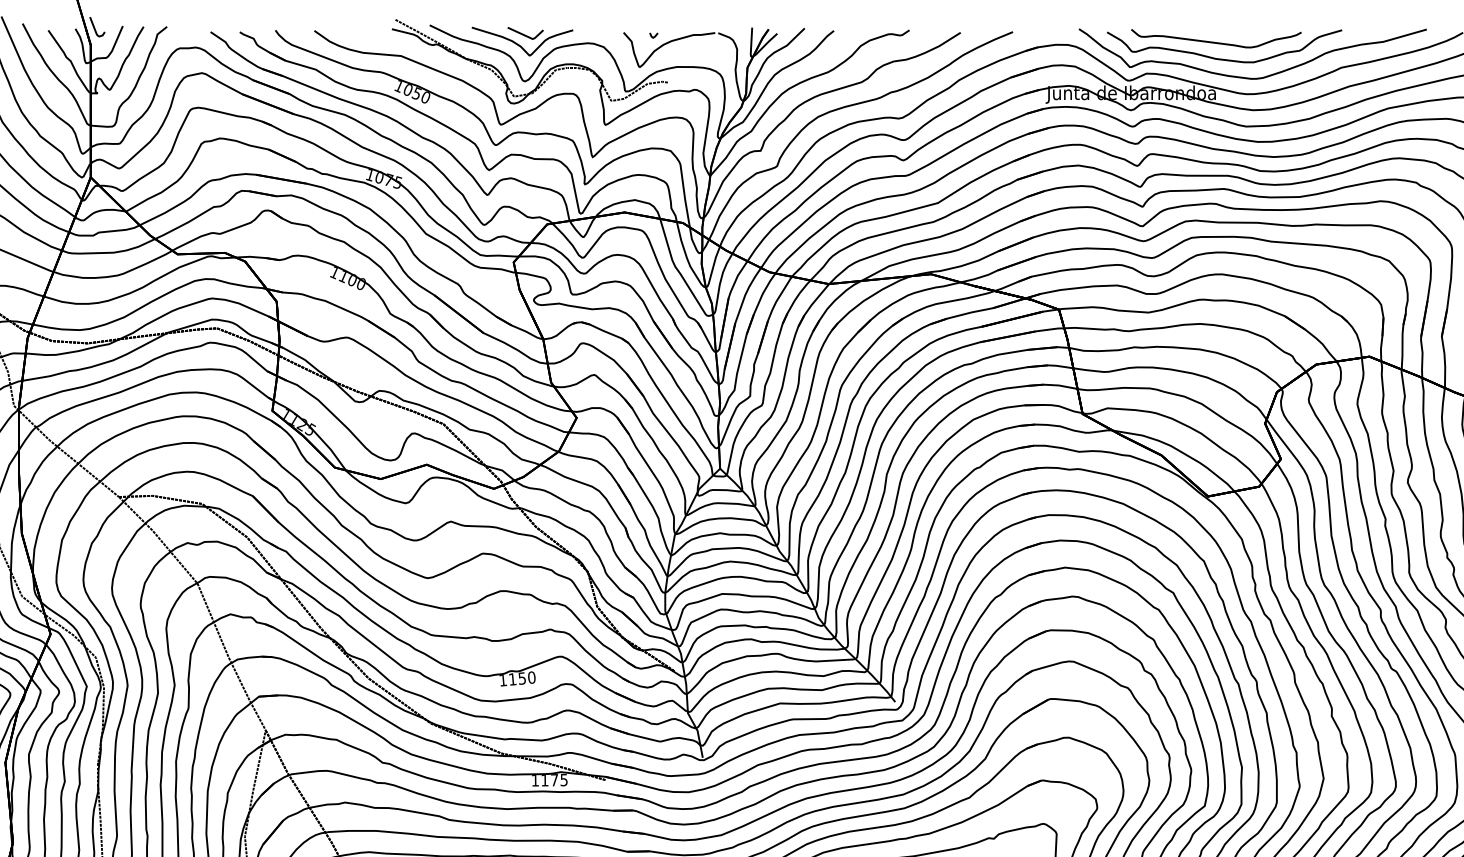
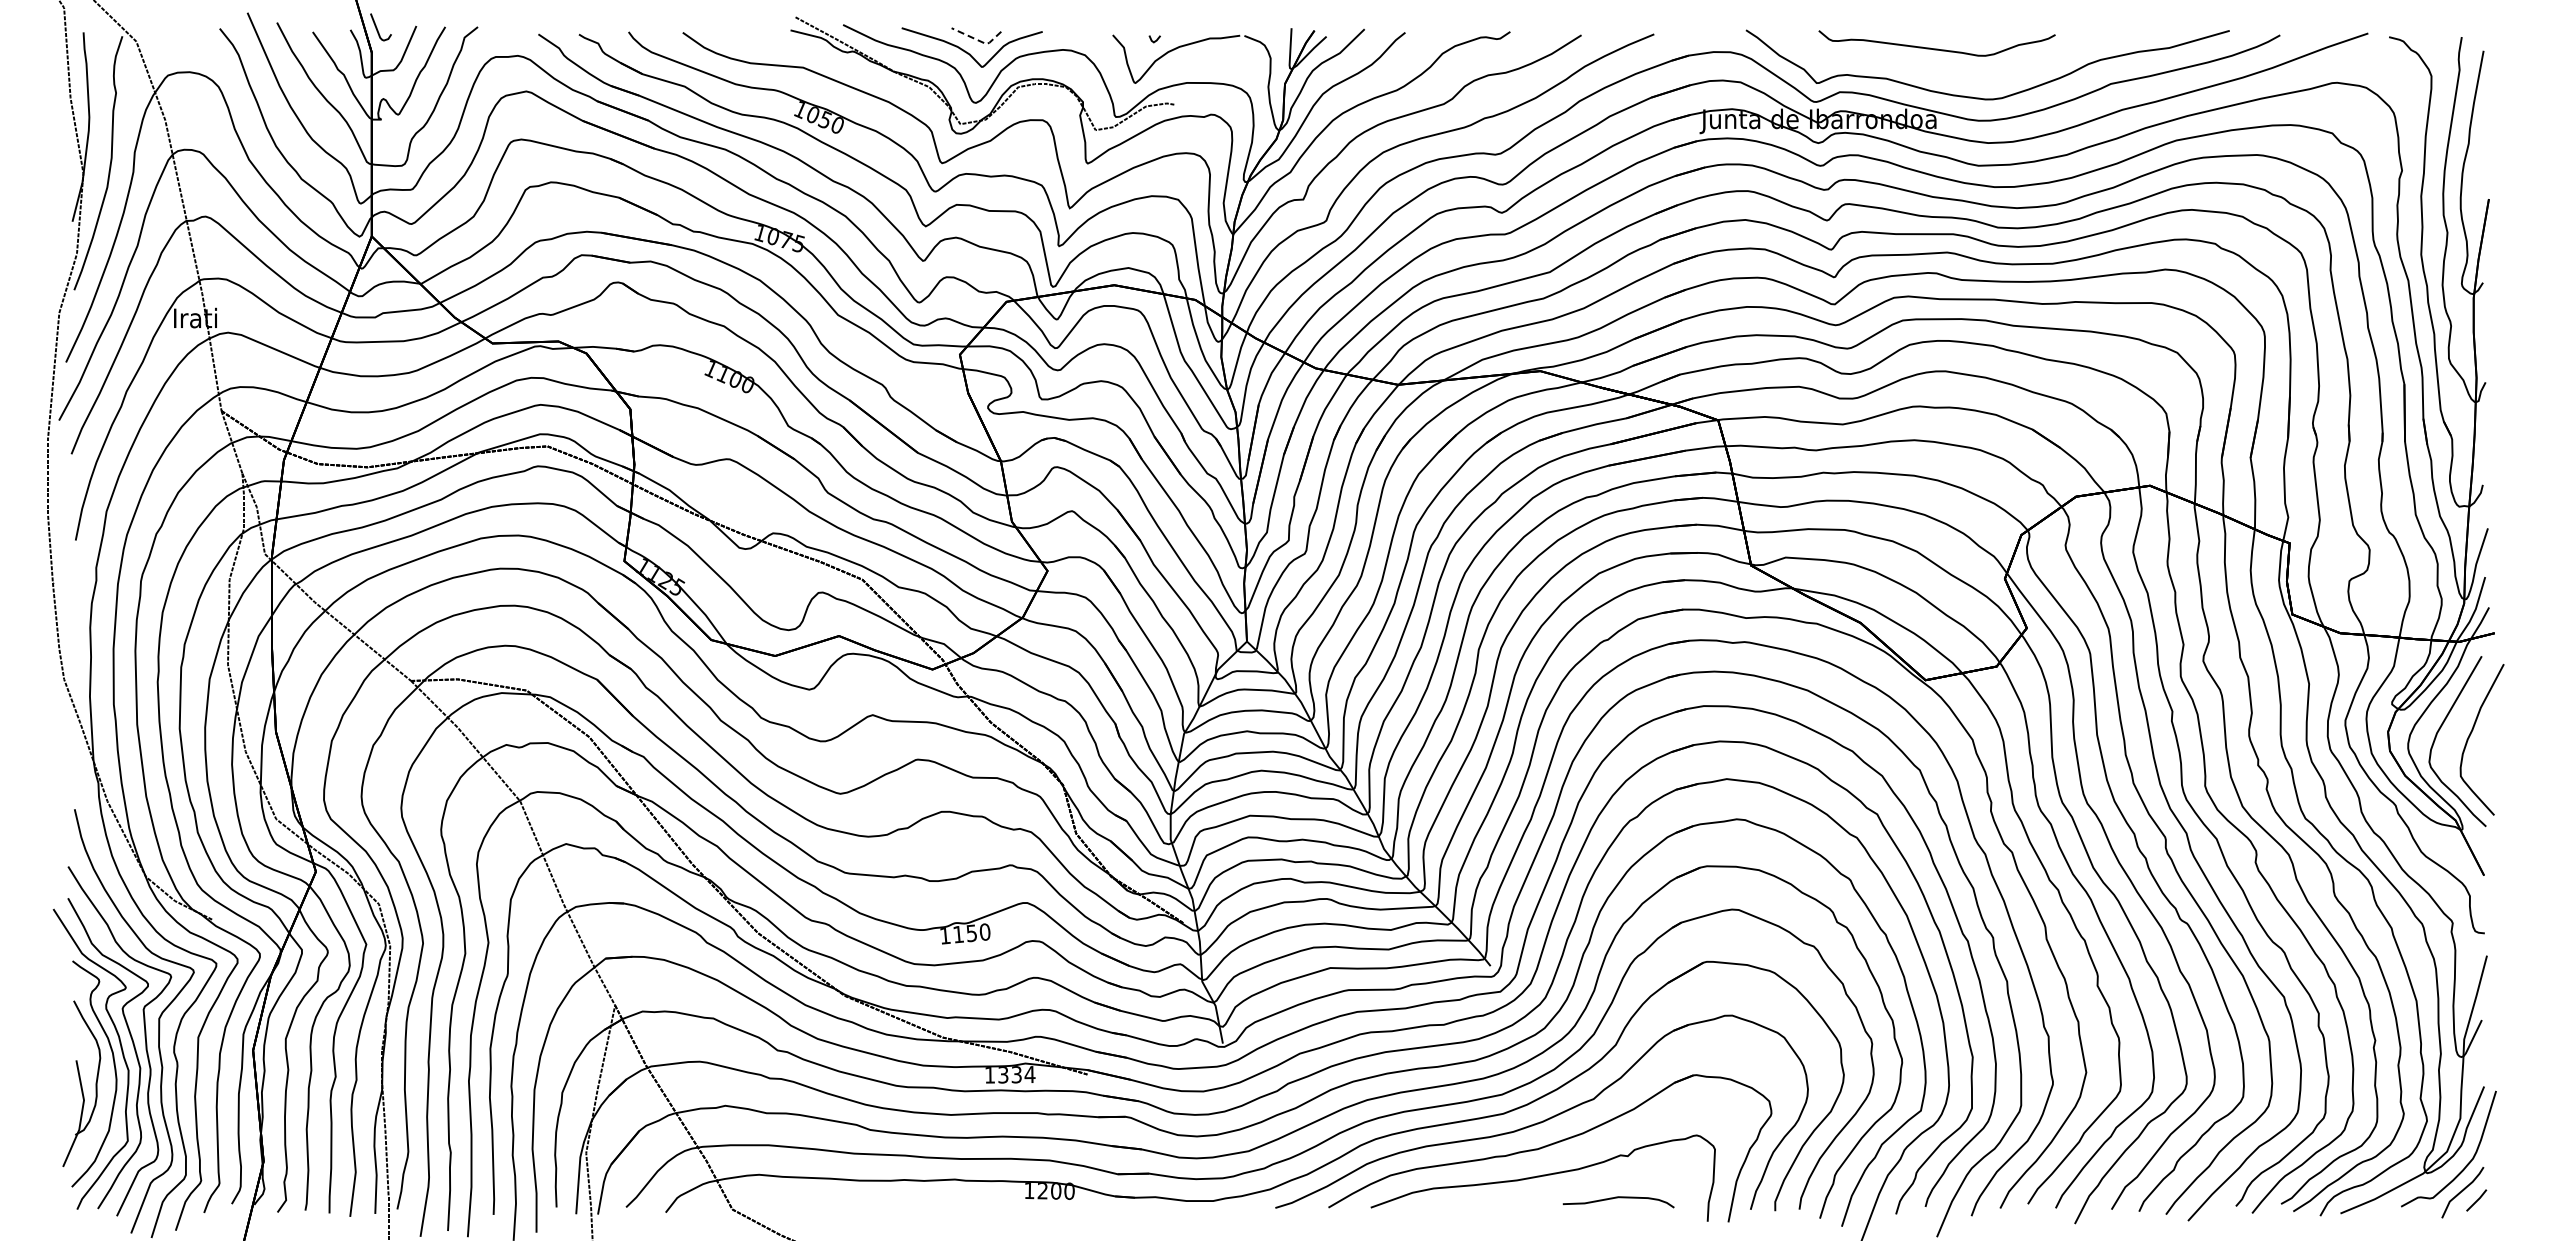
line: (527, 36) -> (979, 40), solid -> dashed
curve: (1222, 58) -> (1945, 71), removed
text: (554, 780) -> (1016, 1074), 1175 -> 1334

